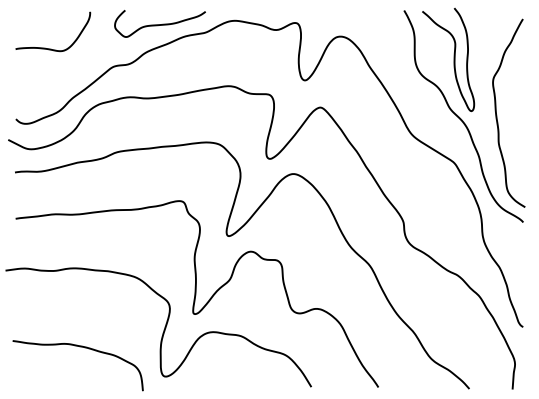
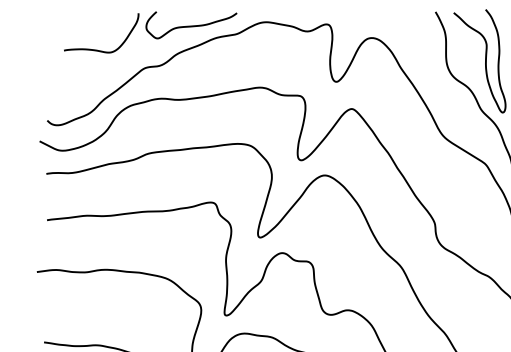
curve: (51, 48) -> (99, 49), moved

